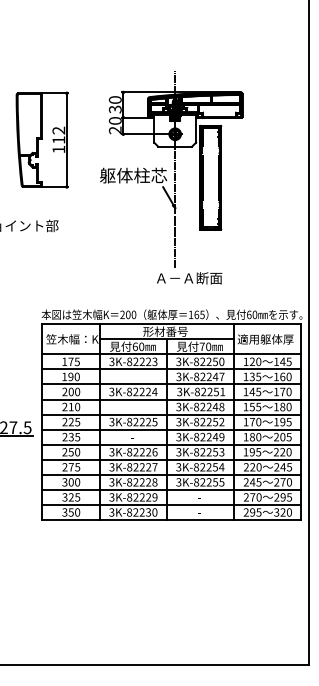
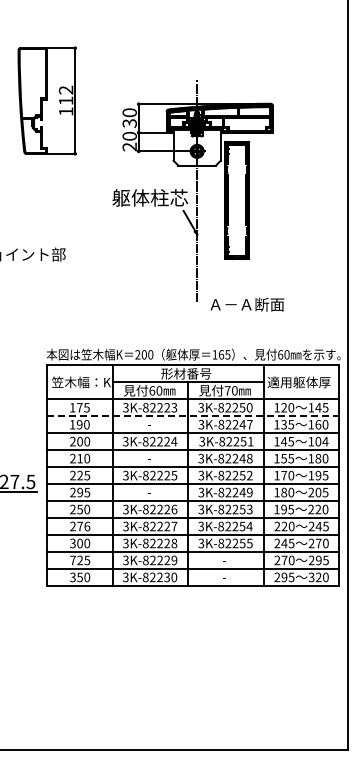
part: (41, 139) -> (46, 100), moved
text: (189, 278) -> (247, 304), moved
line: (171, 369) -> (193, 416), solid -> dashed
text: (285, 391) -> (321, 441), 170 -> 104
text: (71, 437) -> (80, 492), 235 -> 295
text: (77, 467) -> (87, 526), 275 -> 276
text: (64, 497) -> (72, 560), 325 -> 725

